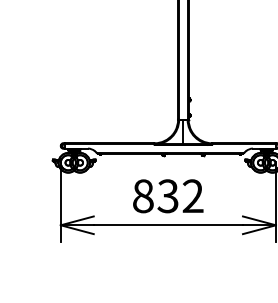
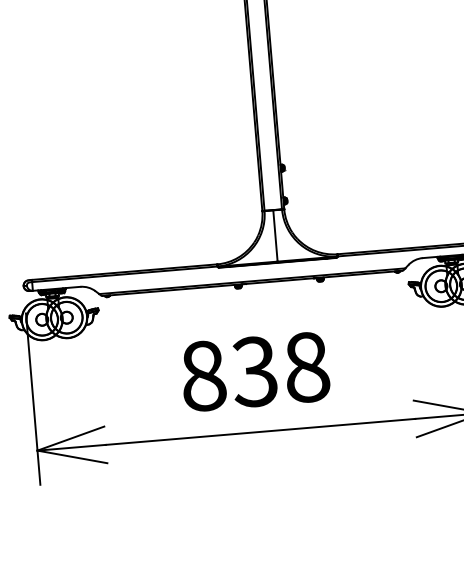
text: (192, 196) -> (305, 367), 832 -> 838

